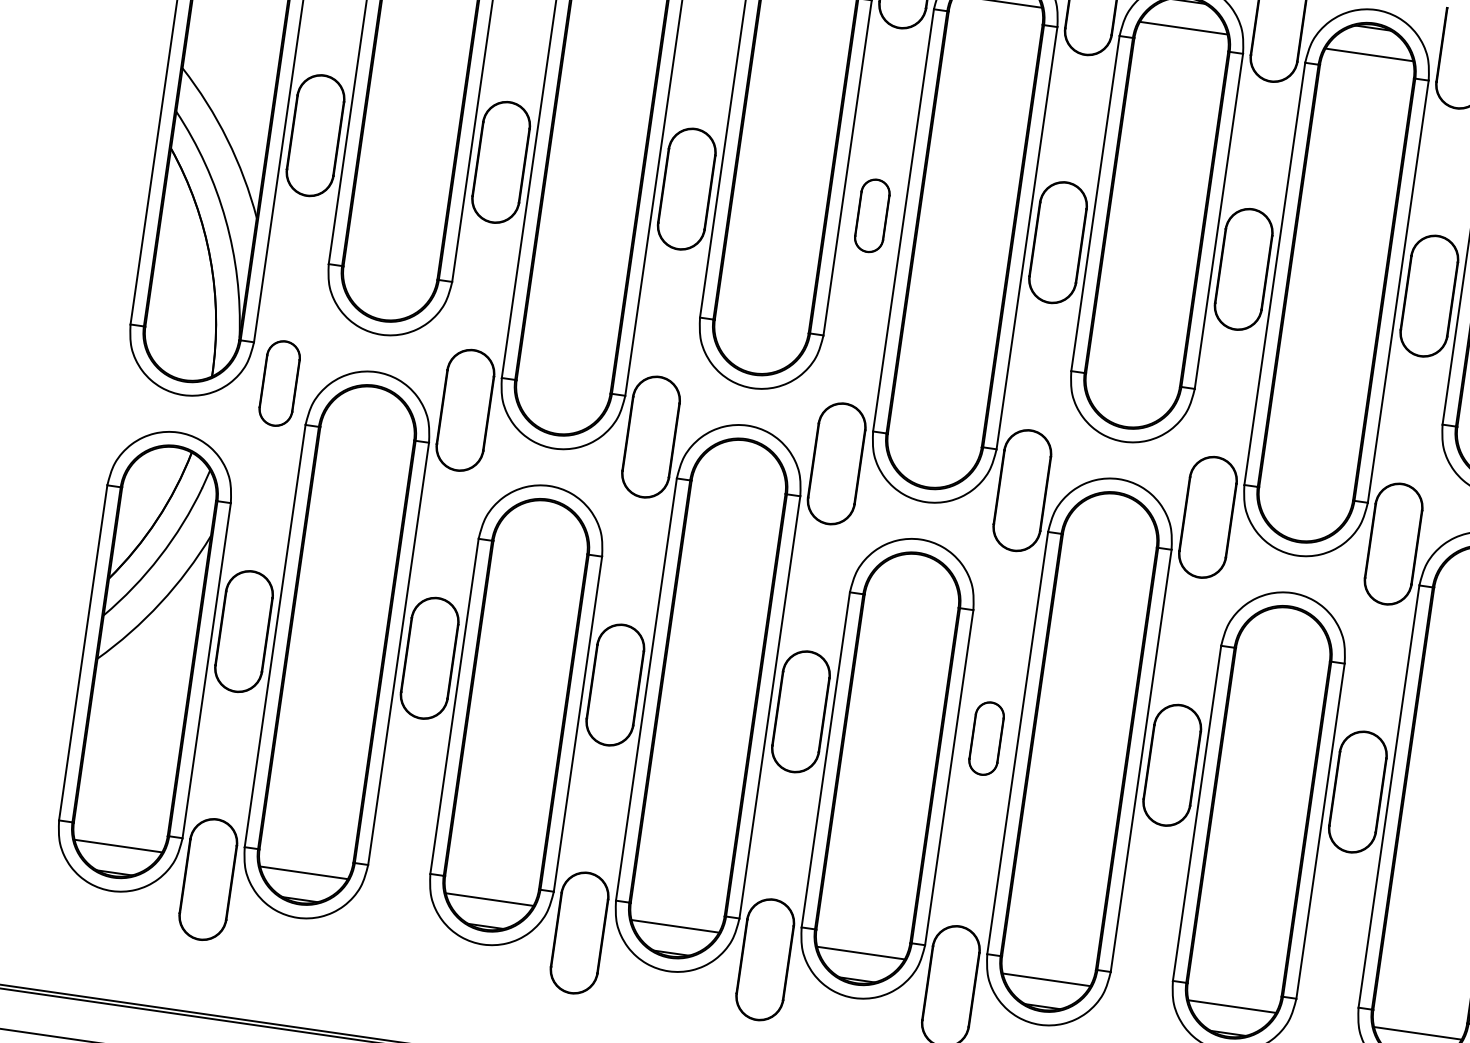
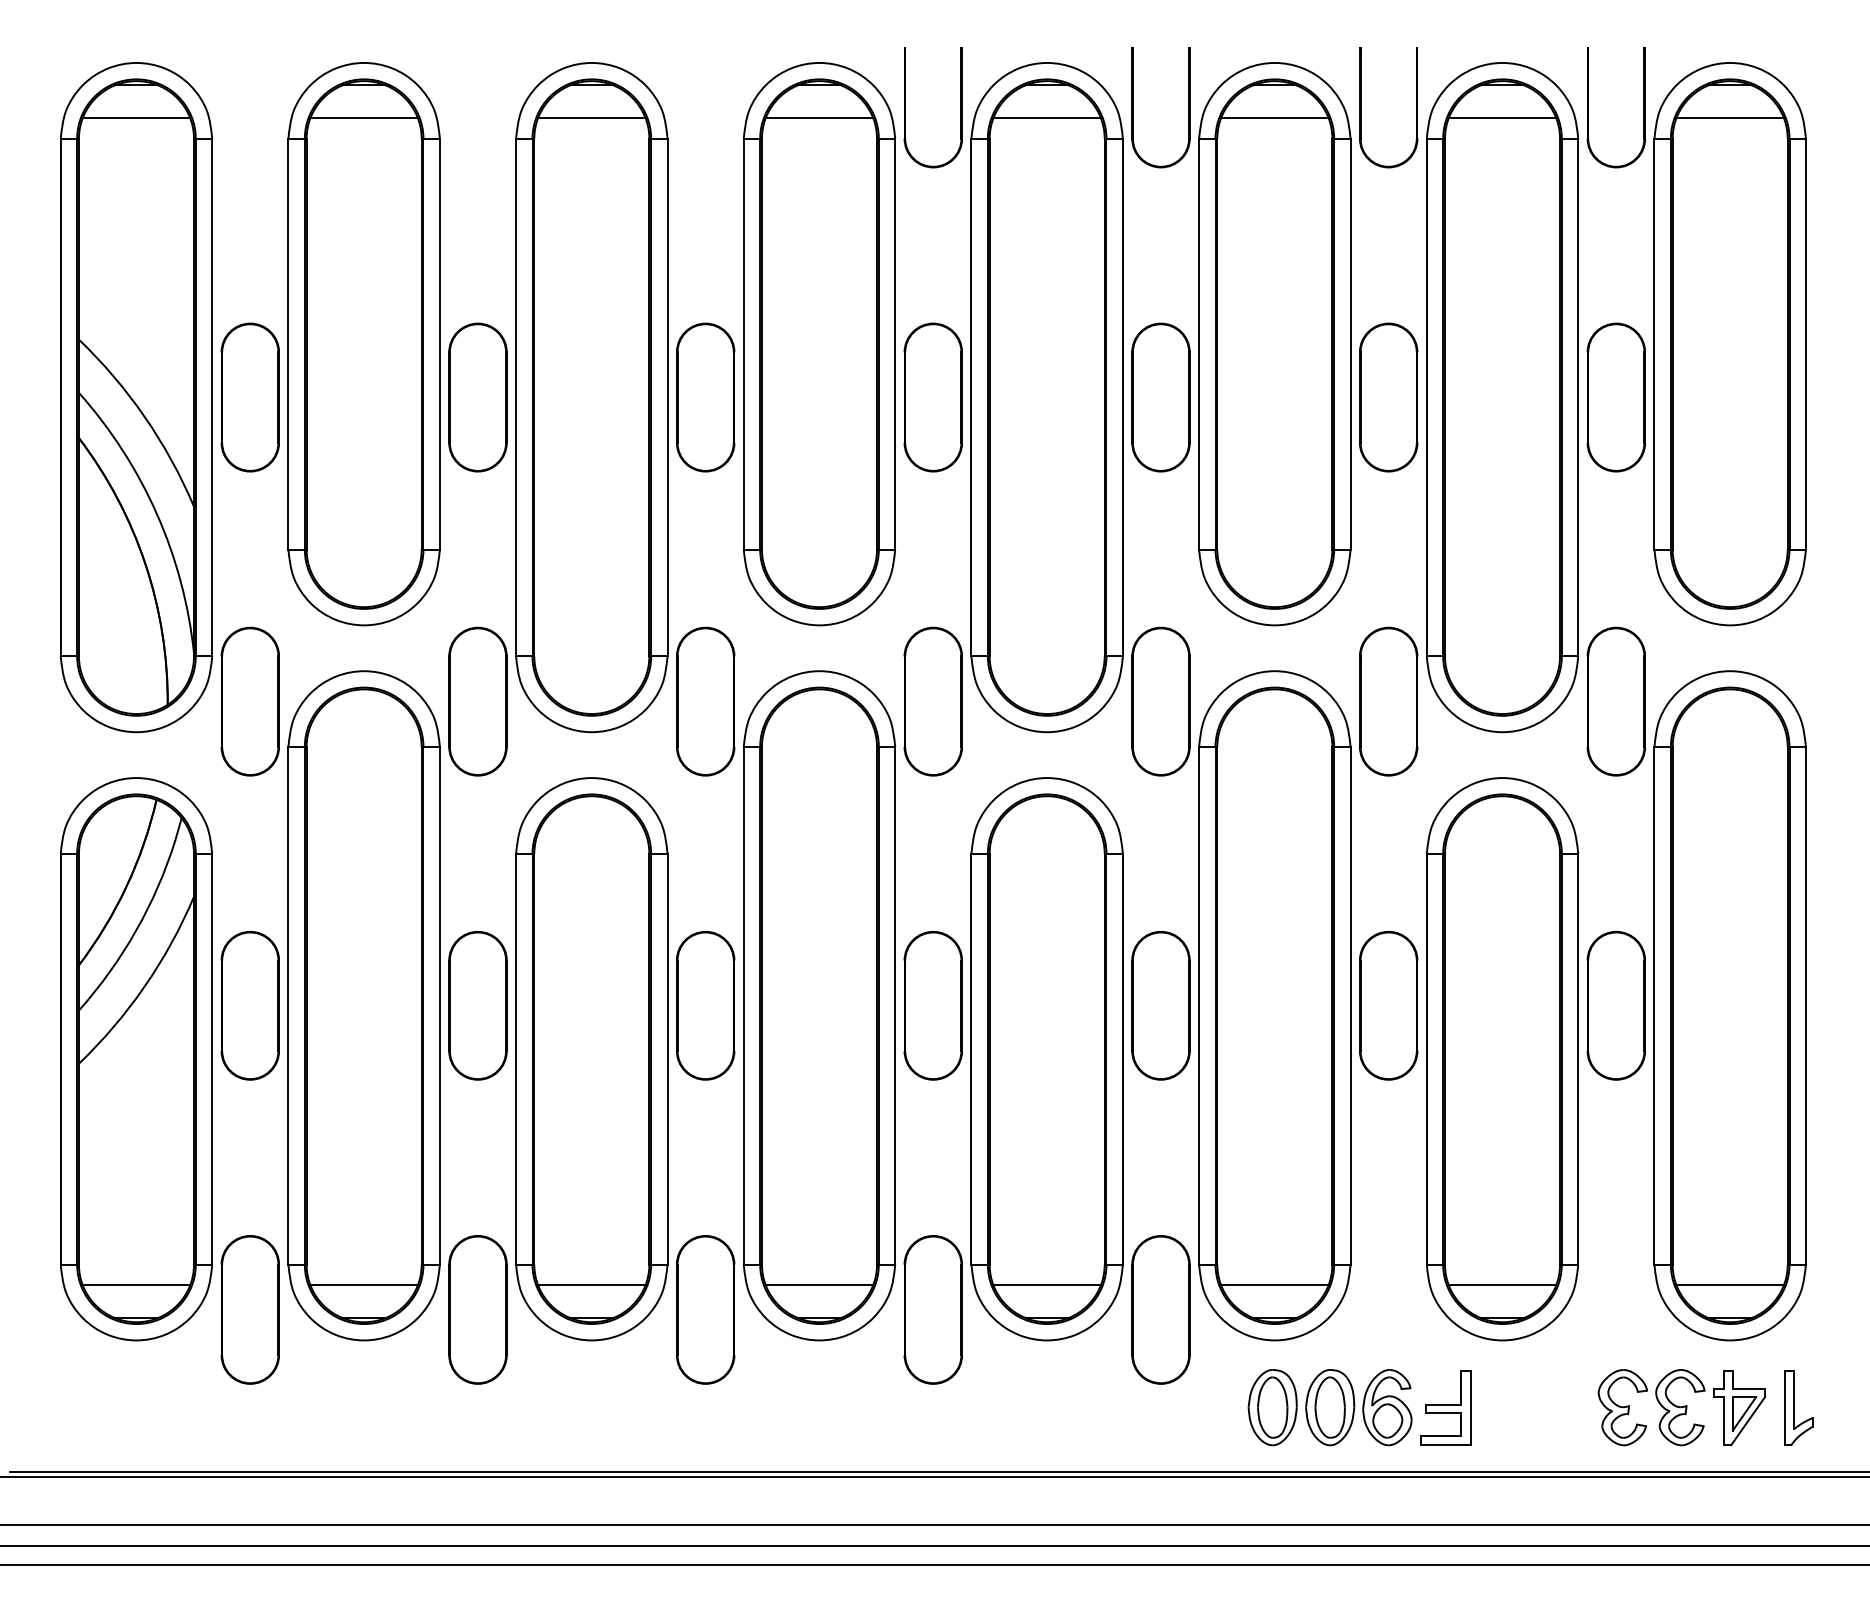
part: (871, 215) -> (932, 397), size x1.67
part: (279, 383) -> (249, 701), size x1.43
part: (986, 738) -> (1160, 1005), size x1.67
part: (393, 905) -> (477, 1309), added

